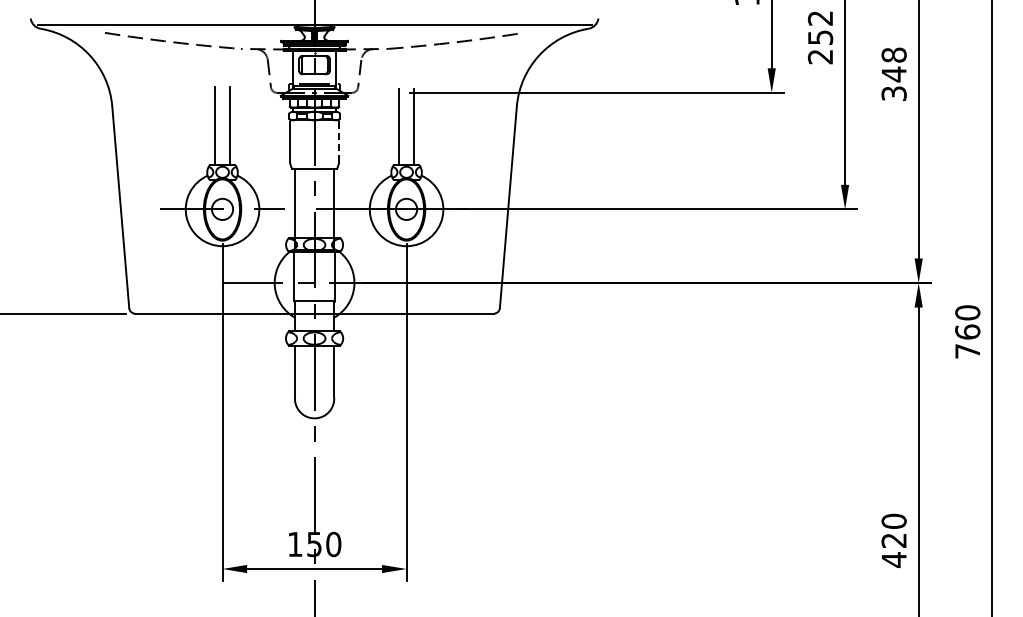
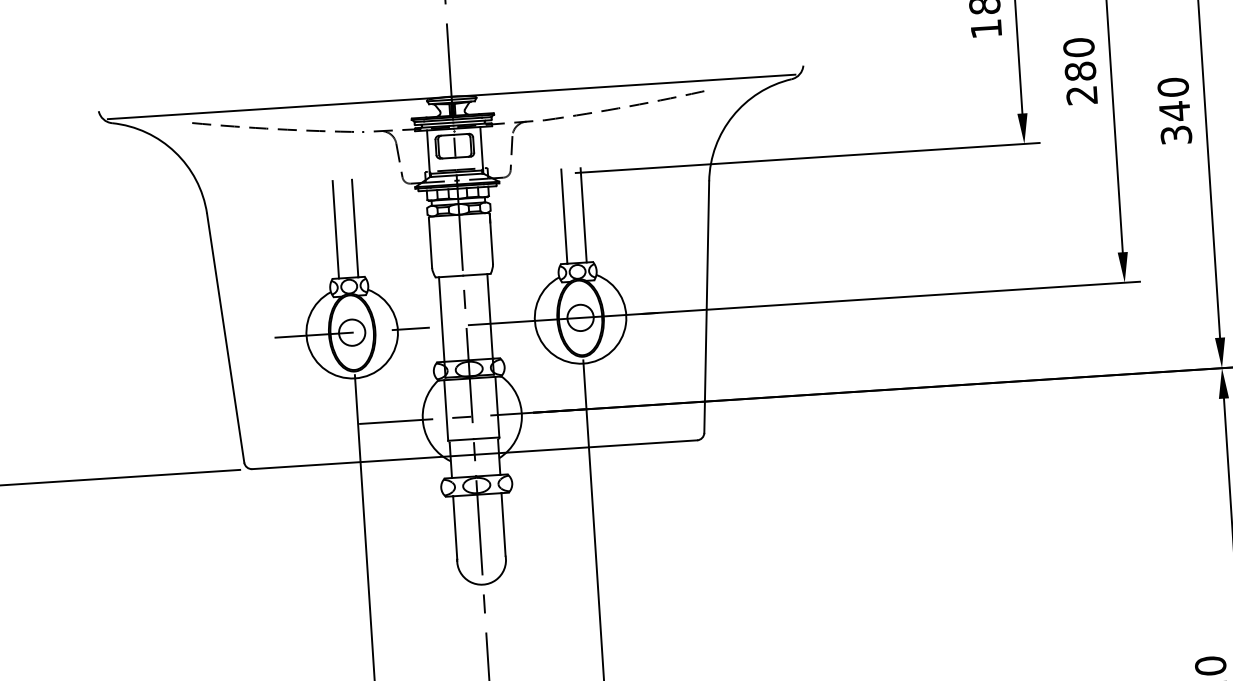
text: (820, 27) -> (1079, 58), 252 -> 280
text: (893, 54) -> (1172, 86), 348 -> 340
line: (339, 141) -> (491, 239), dashed -> solid

